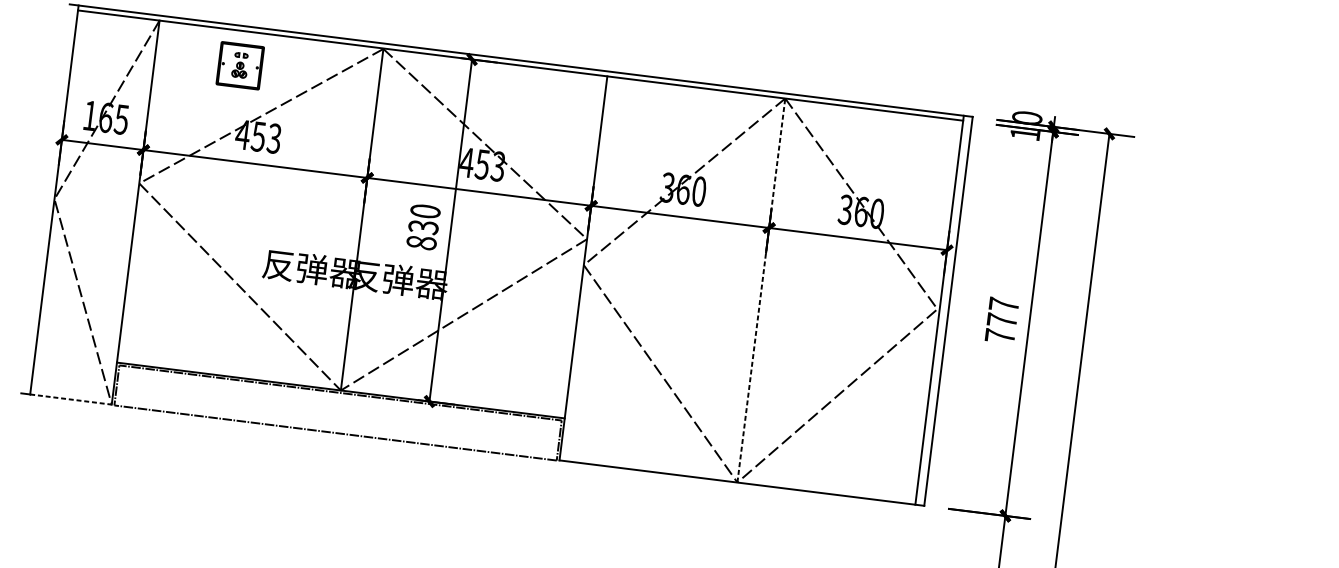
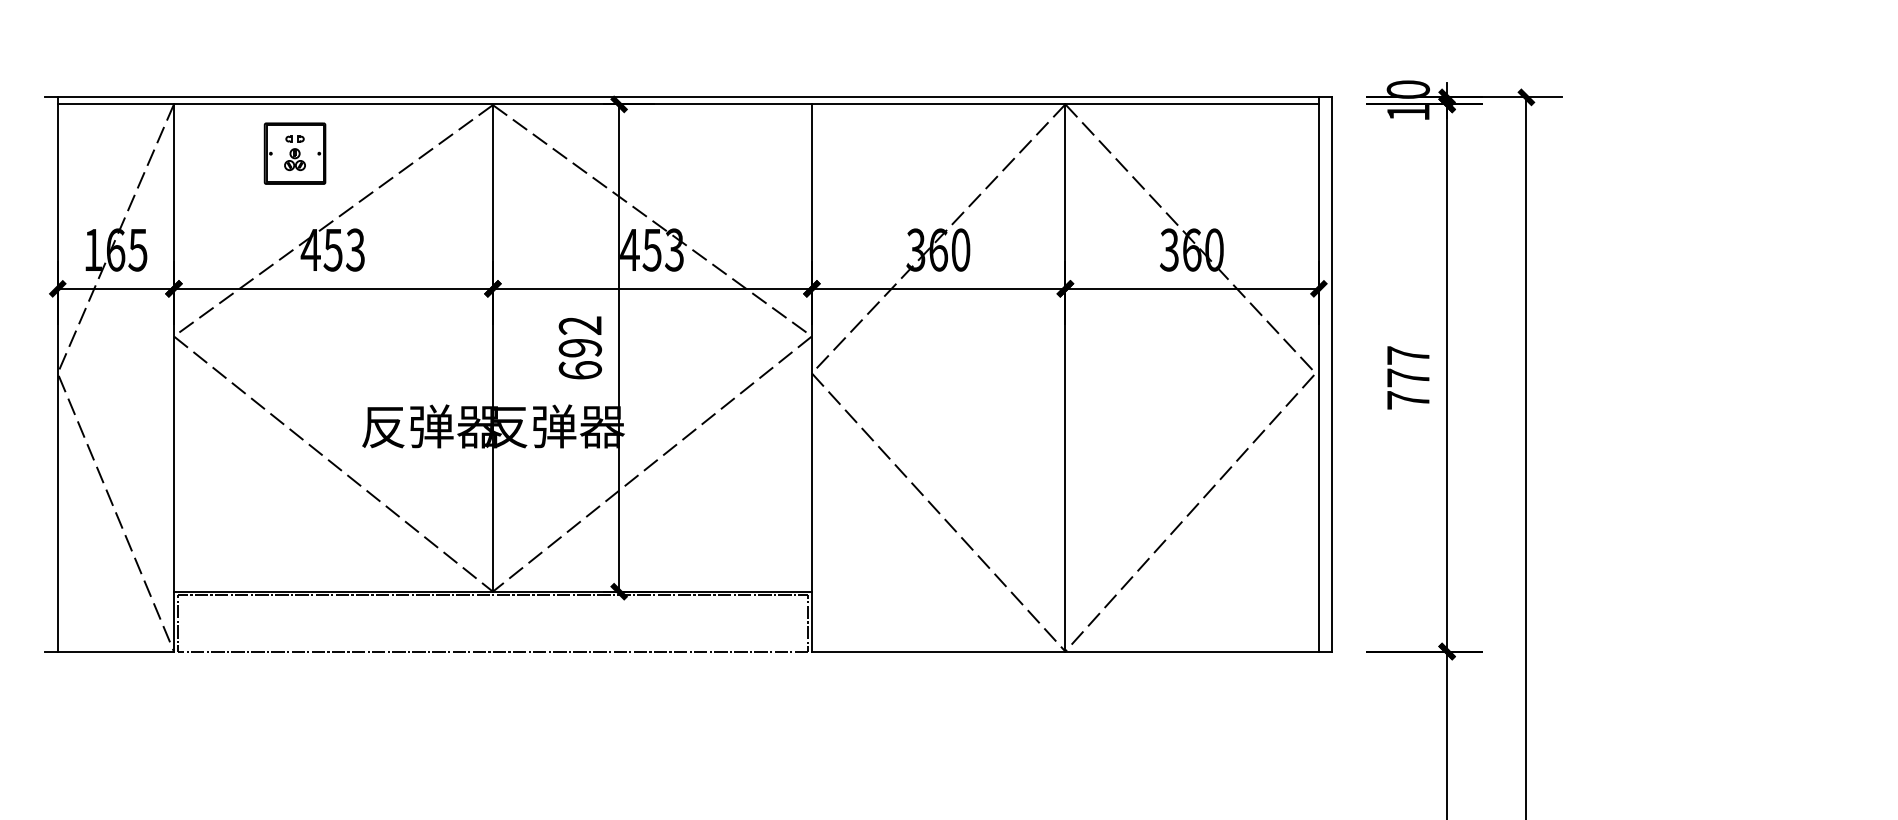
text: (423, 226) -> (580, 347), 830 -> 692
line: (761, 290) -> (1065, 377), dashed -> solid
line: (71, 399) -> (116, 651), dashed -> solid

